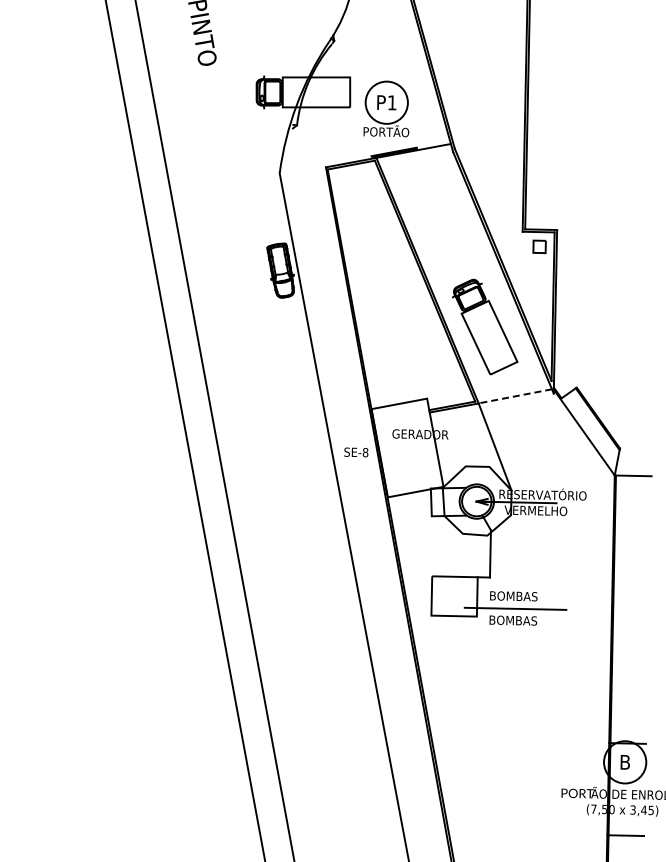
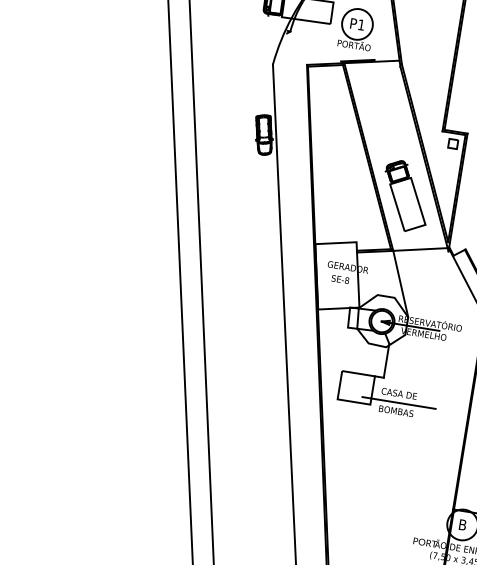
line: (514, 396) -> (419, 249), dashed -> solid
text: (356, 452) -> (340, 279), moved
text: (513, 596) -> (398, 393), BOMBAS -> CASA DE

